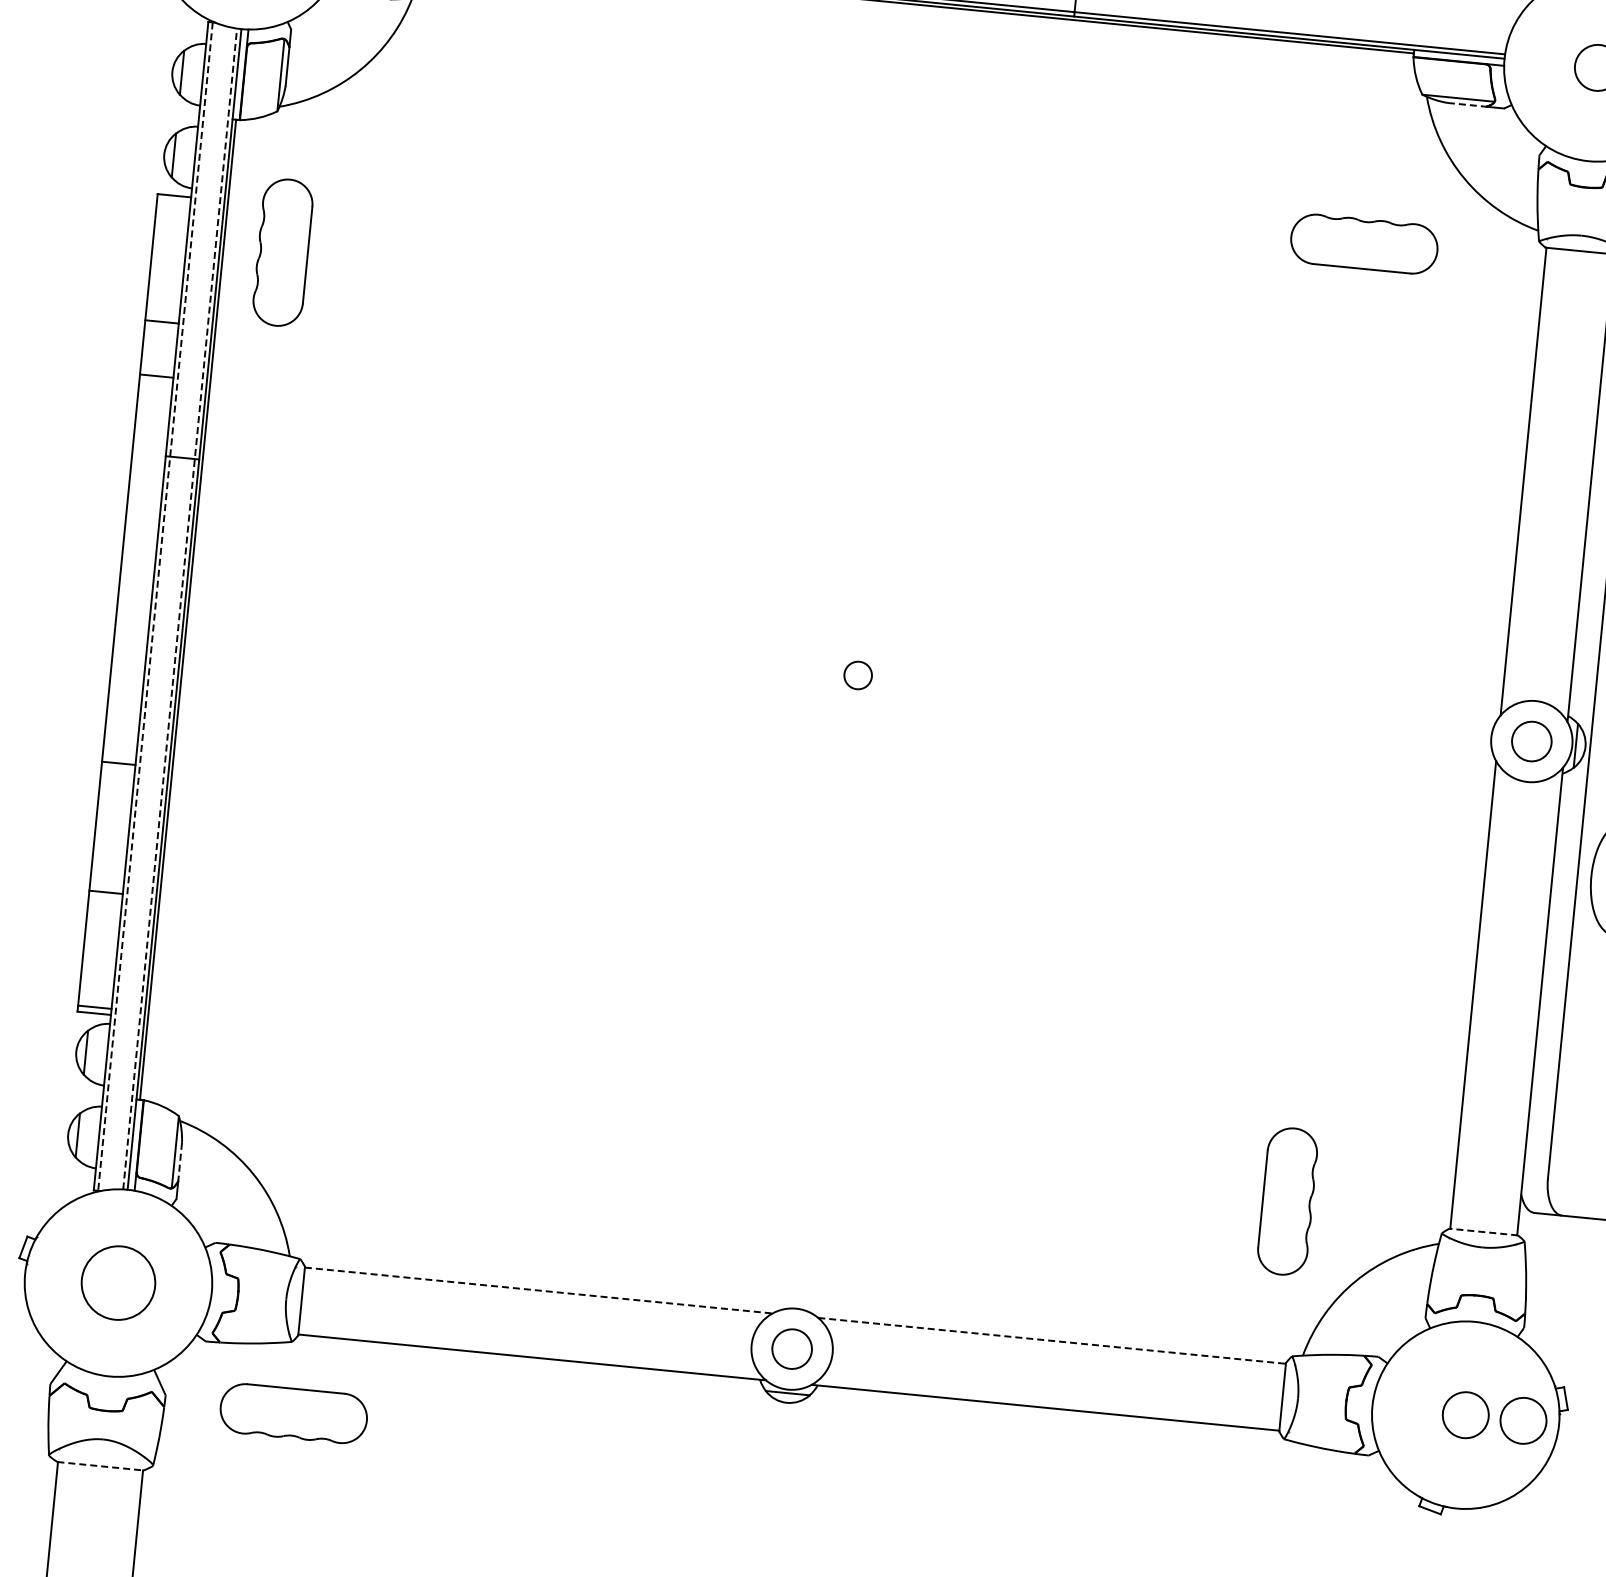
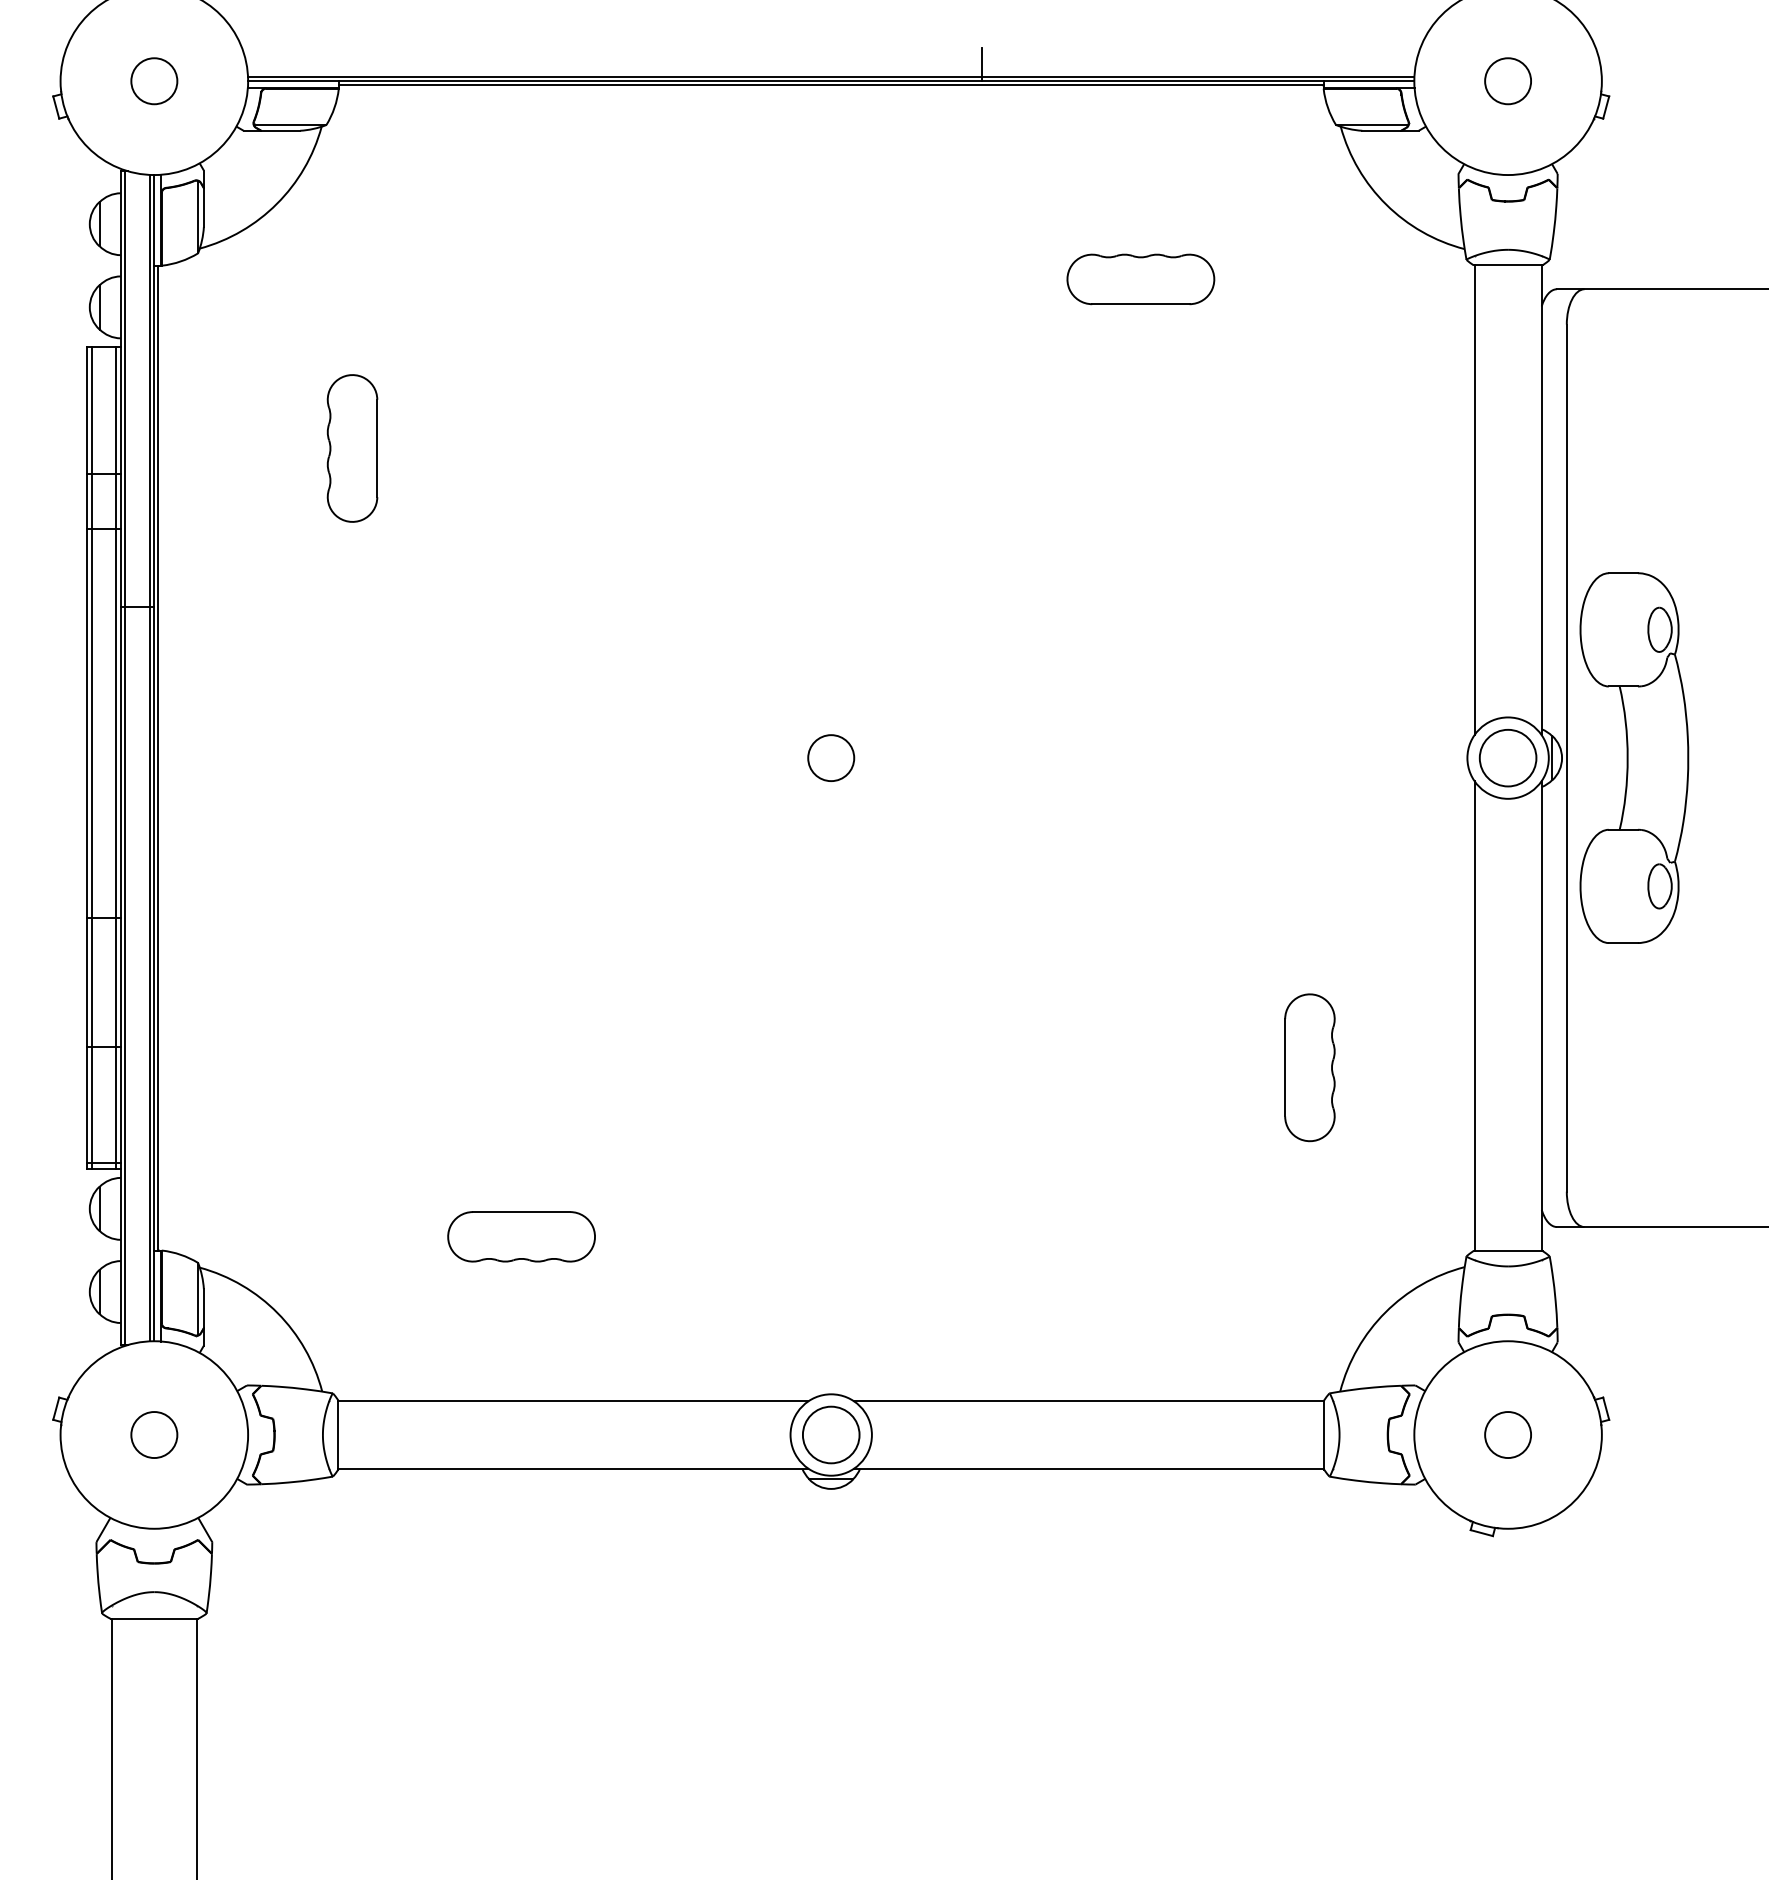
line: (1468, 104) -> (1382, 130), dashed -> solid
part: (1363, 244) -> (1140, 279), moved
part: (282, 252) -> (352, 448), moved
line: (122, 602) -> (91, 757), added
line: (146, 605) -> (116, 757), added
line: (155, 606) -> (125, 758), dashed -> solid
line: (179, 608) -> (149, 757), dashed -> solid
circle: (858, 675) -> (831, 758), size x1.67
circle: (1531, 740) -> (1507, 757), size x1.43
line: (179, 1162) -> (203, 1309), dashed -> solid
part: (1287, 1201) -> (1309, 1067), moved
line: (1484, 1232) -> (1508, 1251), dashed -> solid
circle: (118, 1283) -> (154, 1435), size x0.62
line: (538, 1290) -> (573, 1401), dashed -> solid
line: (1052, 1340) -> (1089, 1401), dashed -> solid
circle: (791, 1348) -> (830, 1434), size x1.43
part: (293, 1413) -> (521, 1236), moved
circle: (1522, 1420) -> (1565, 1434), removed
line: (100, 1466) -> (154, 1619), dashed -> solid

